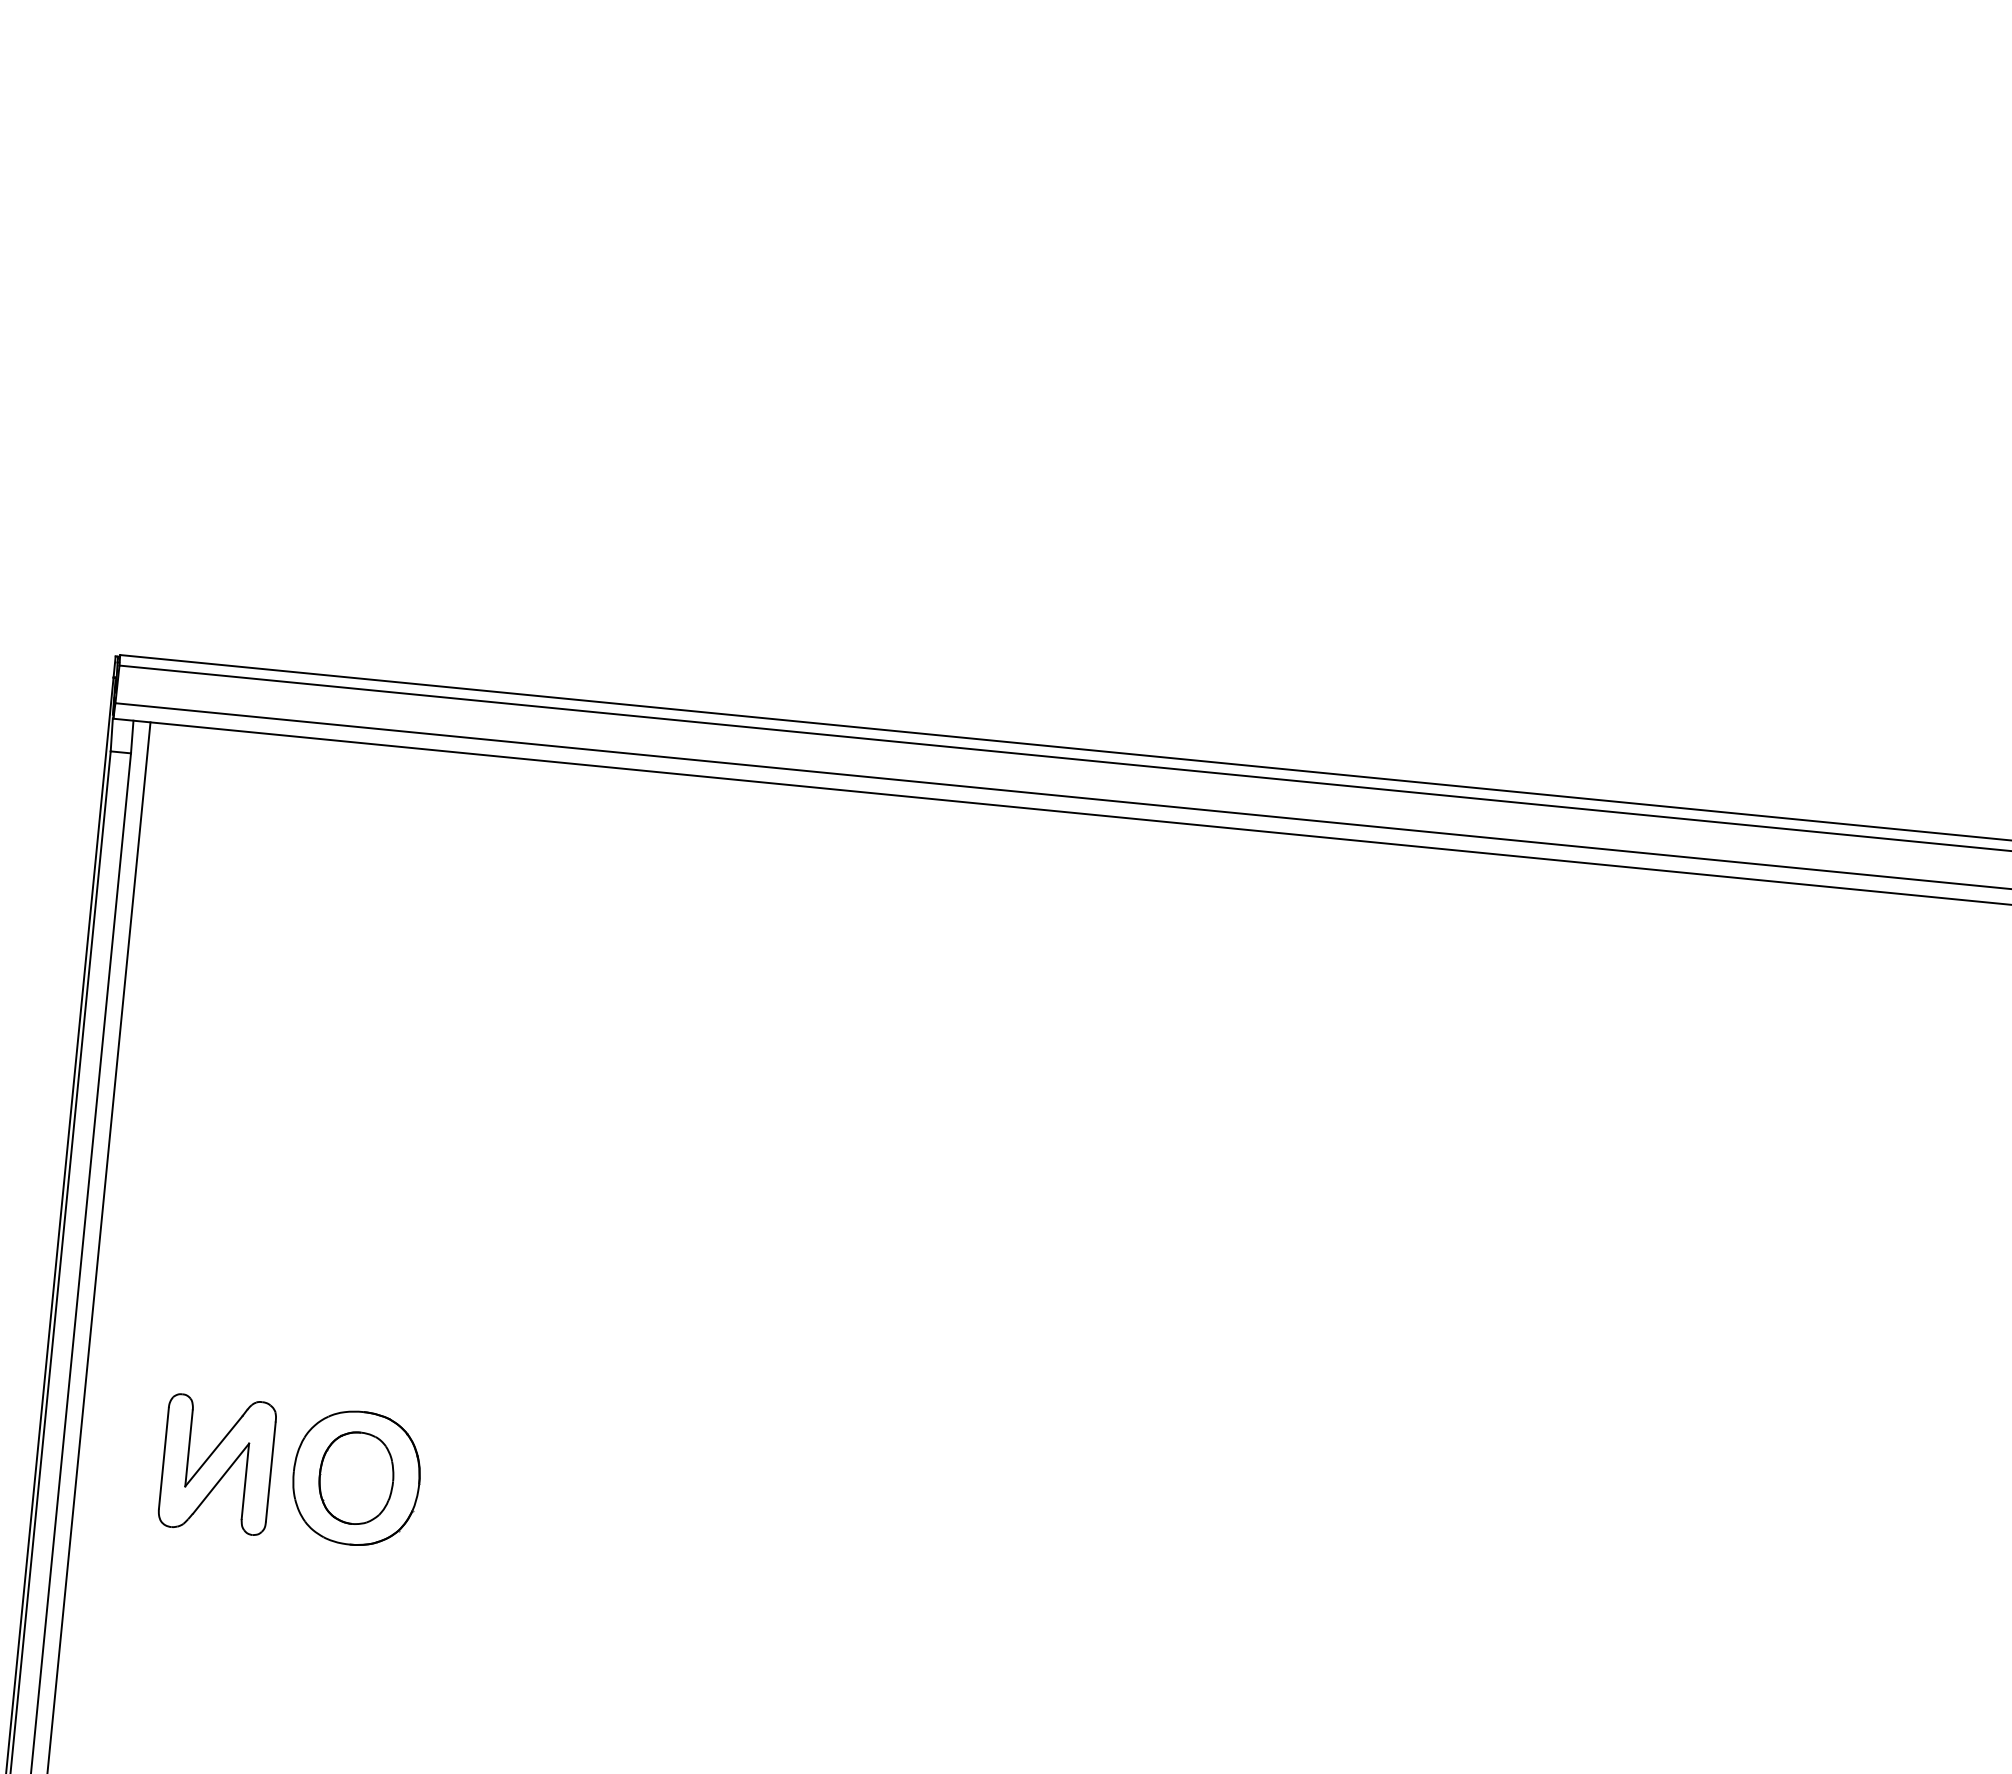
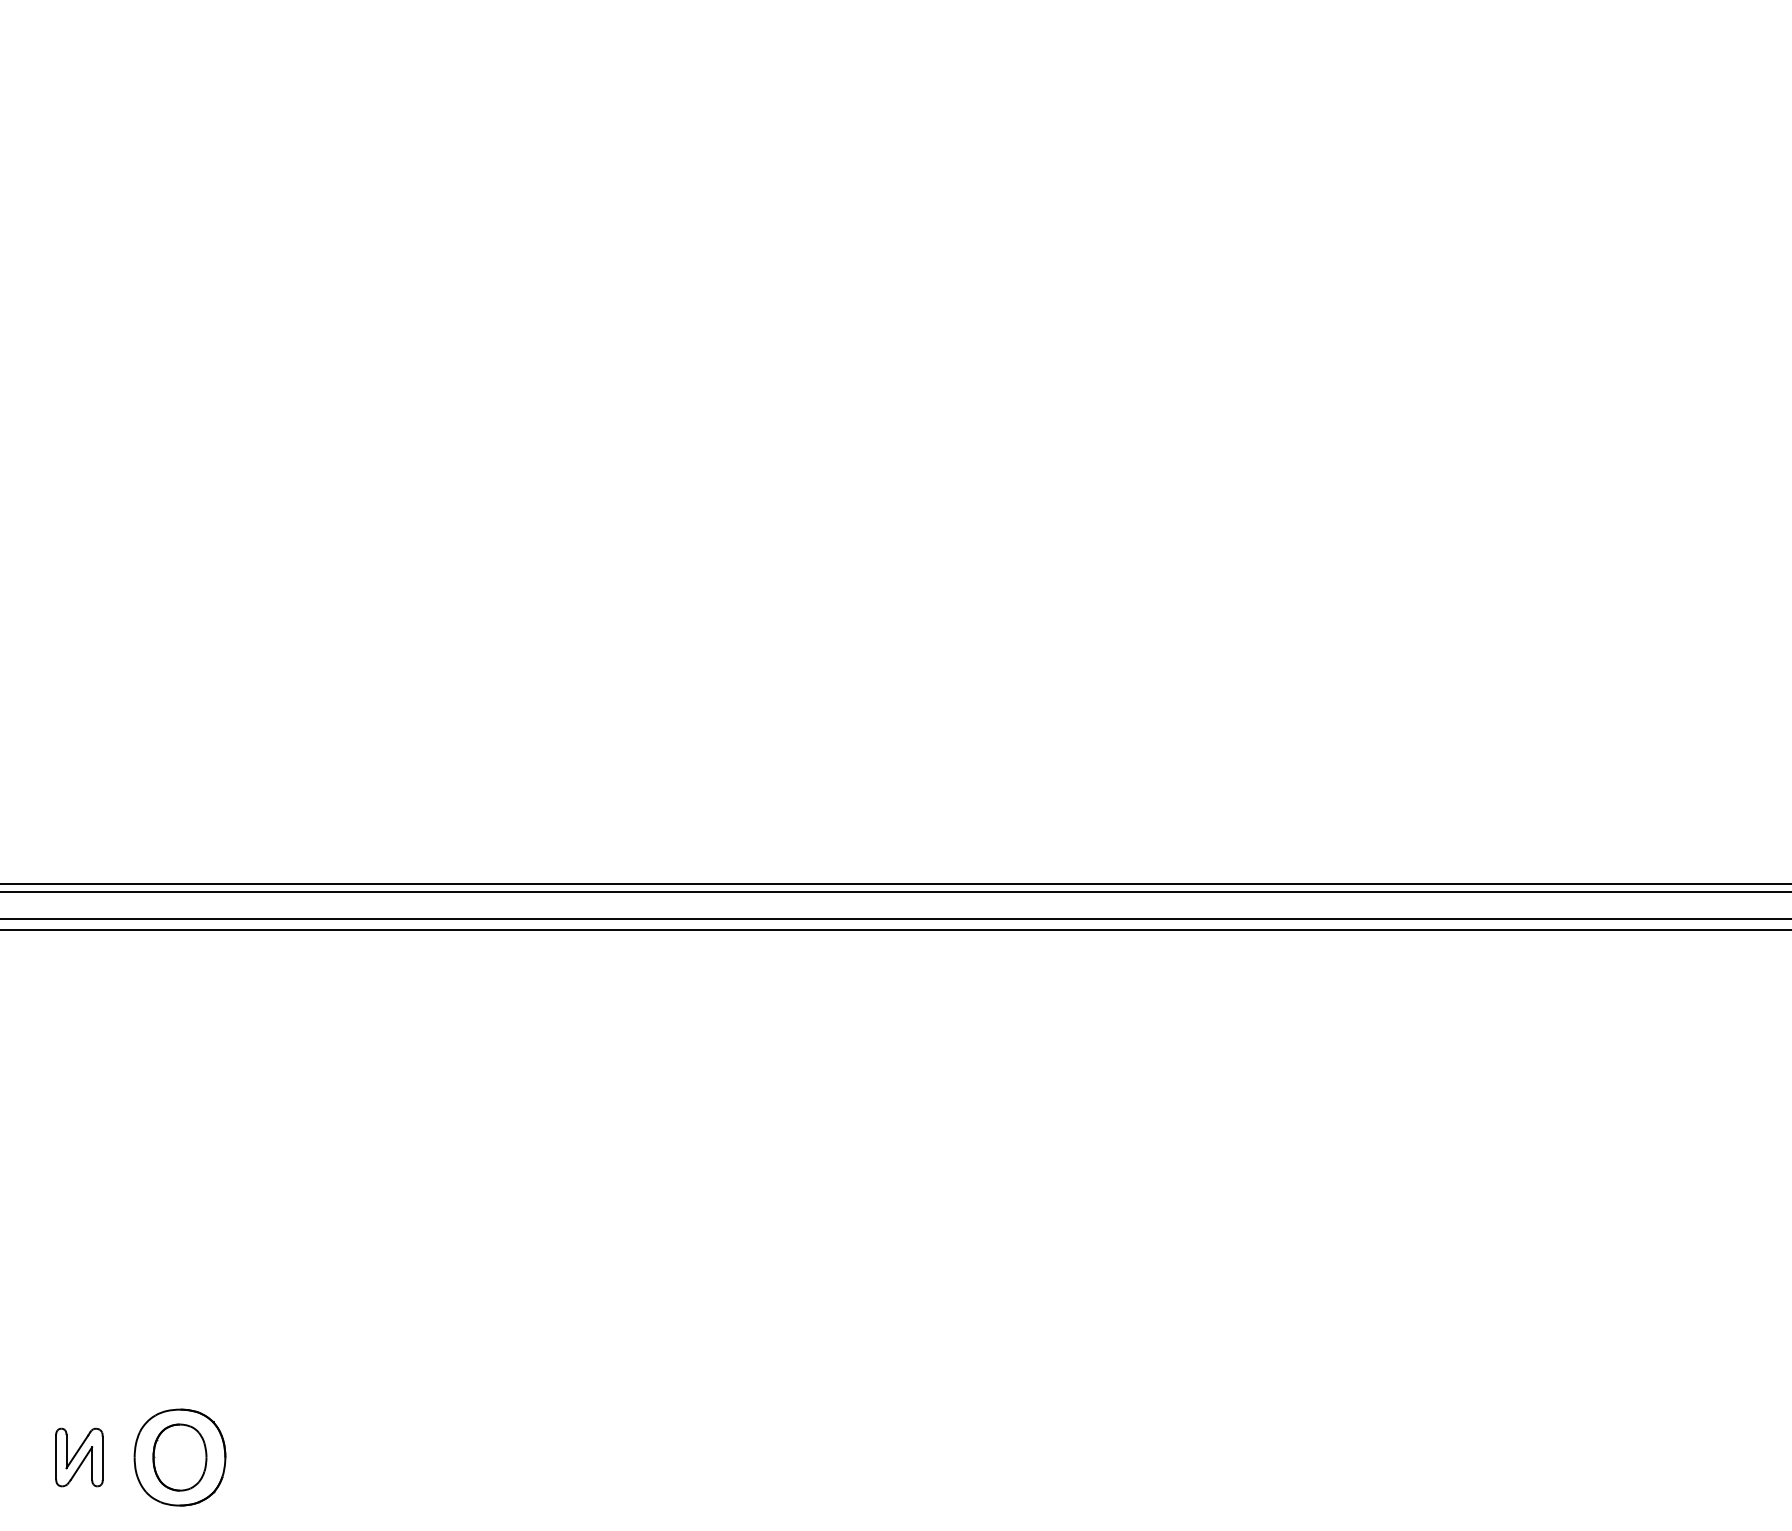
part: (217, 1464) -> (79, 1457), size x0.6

